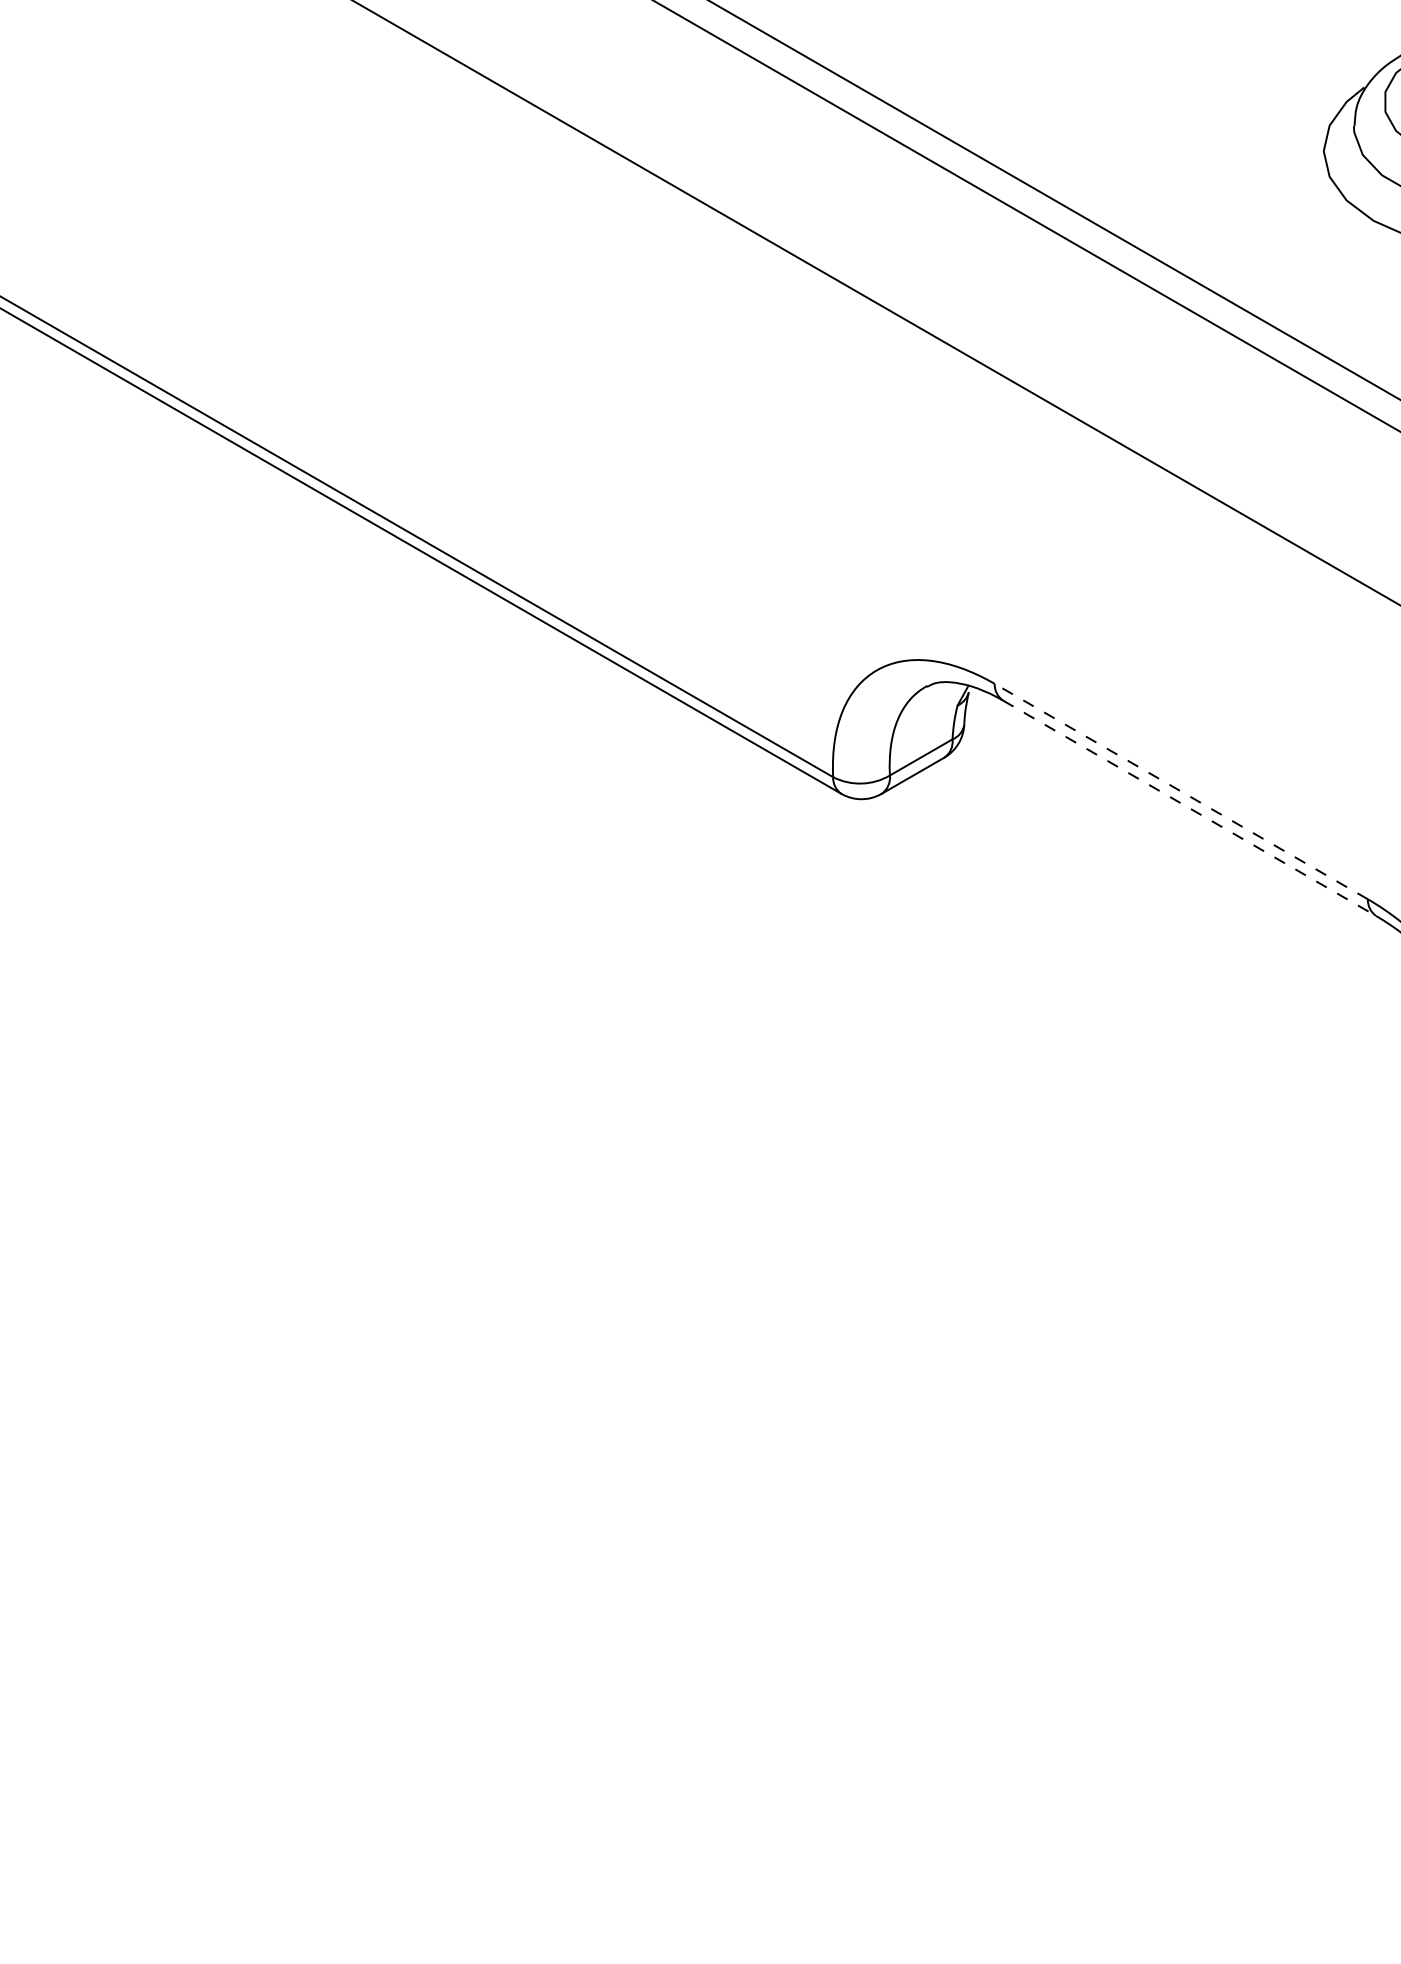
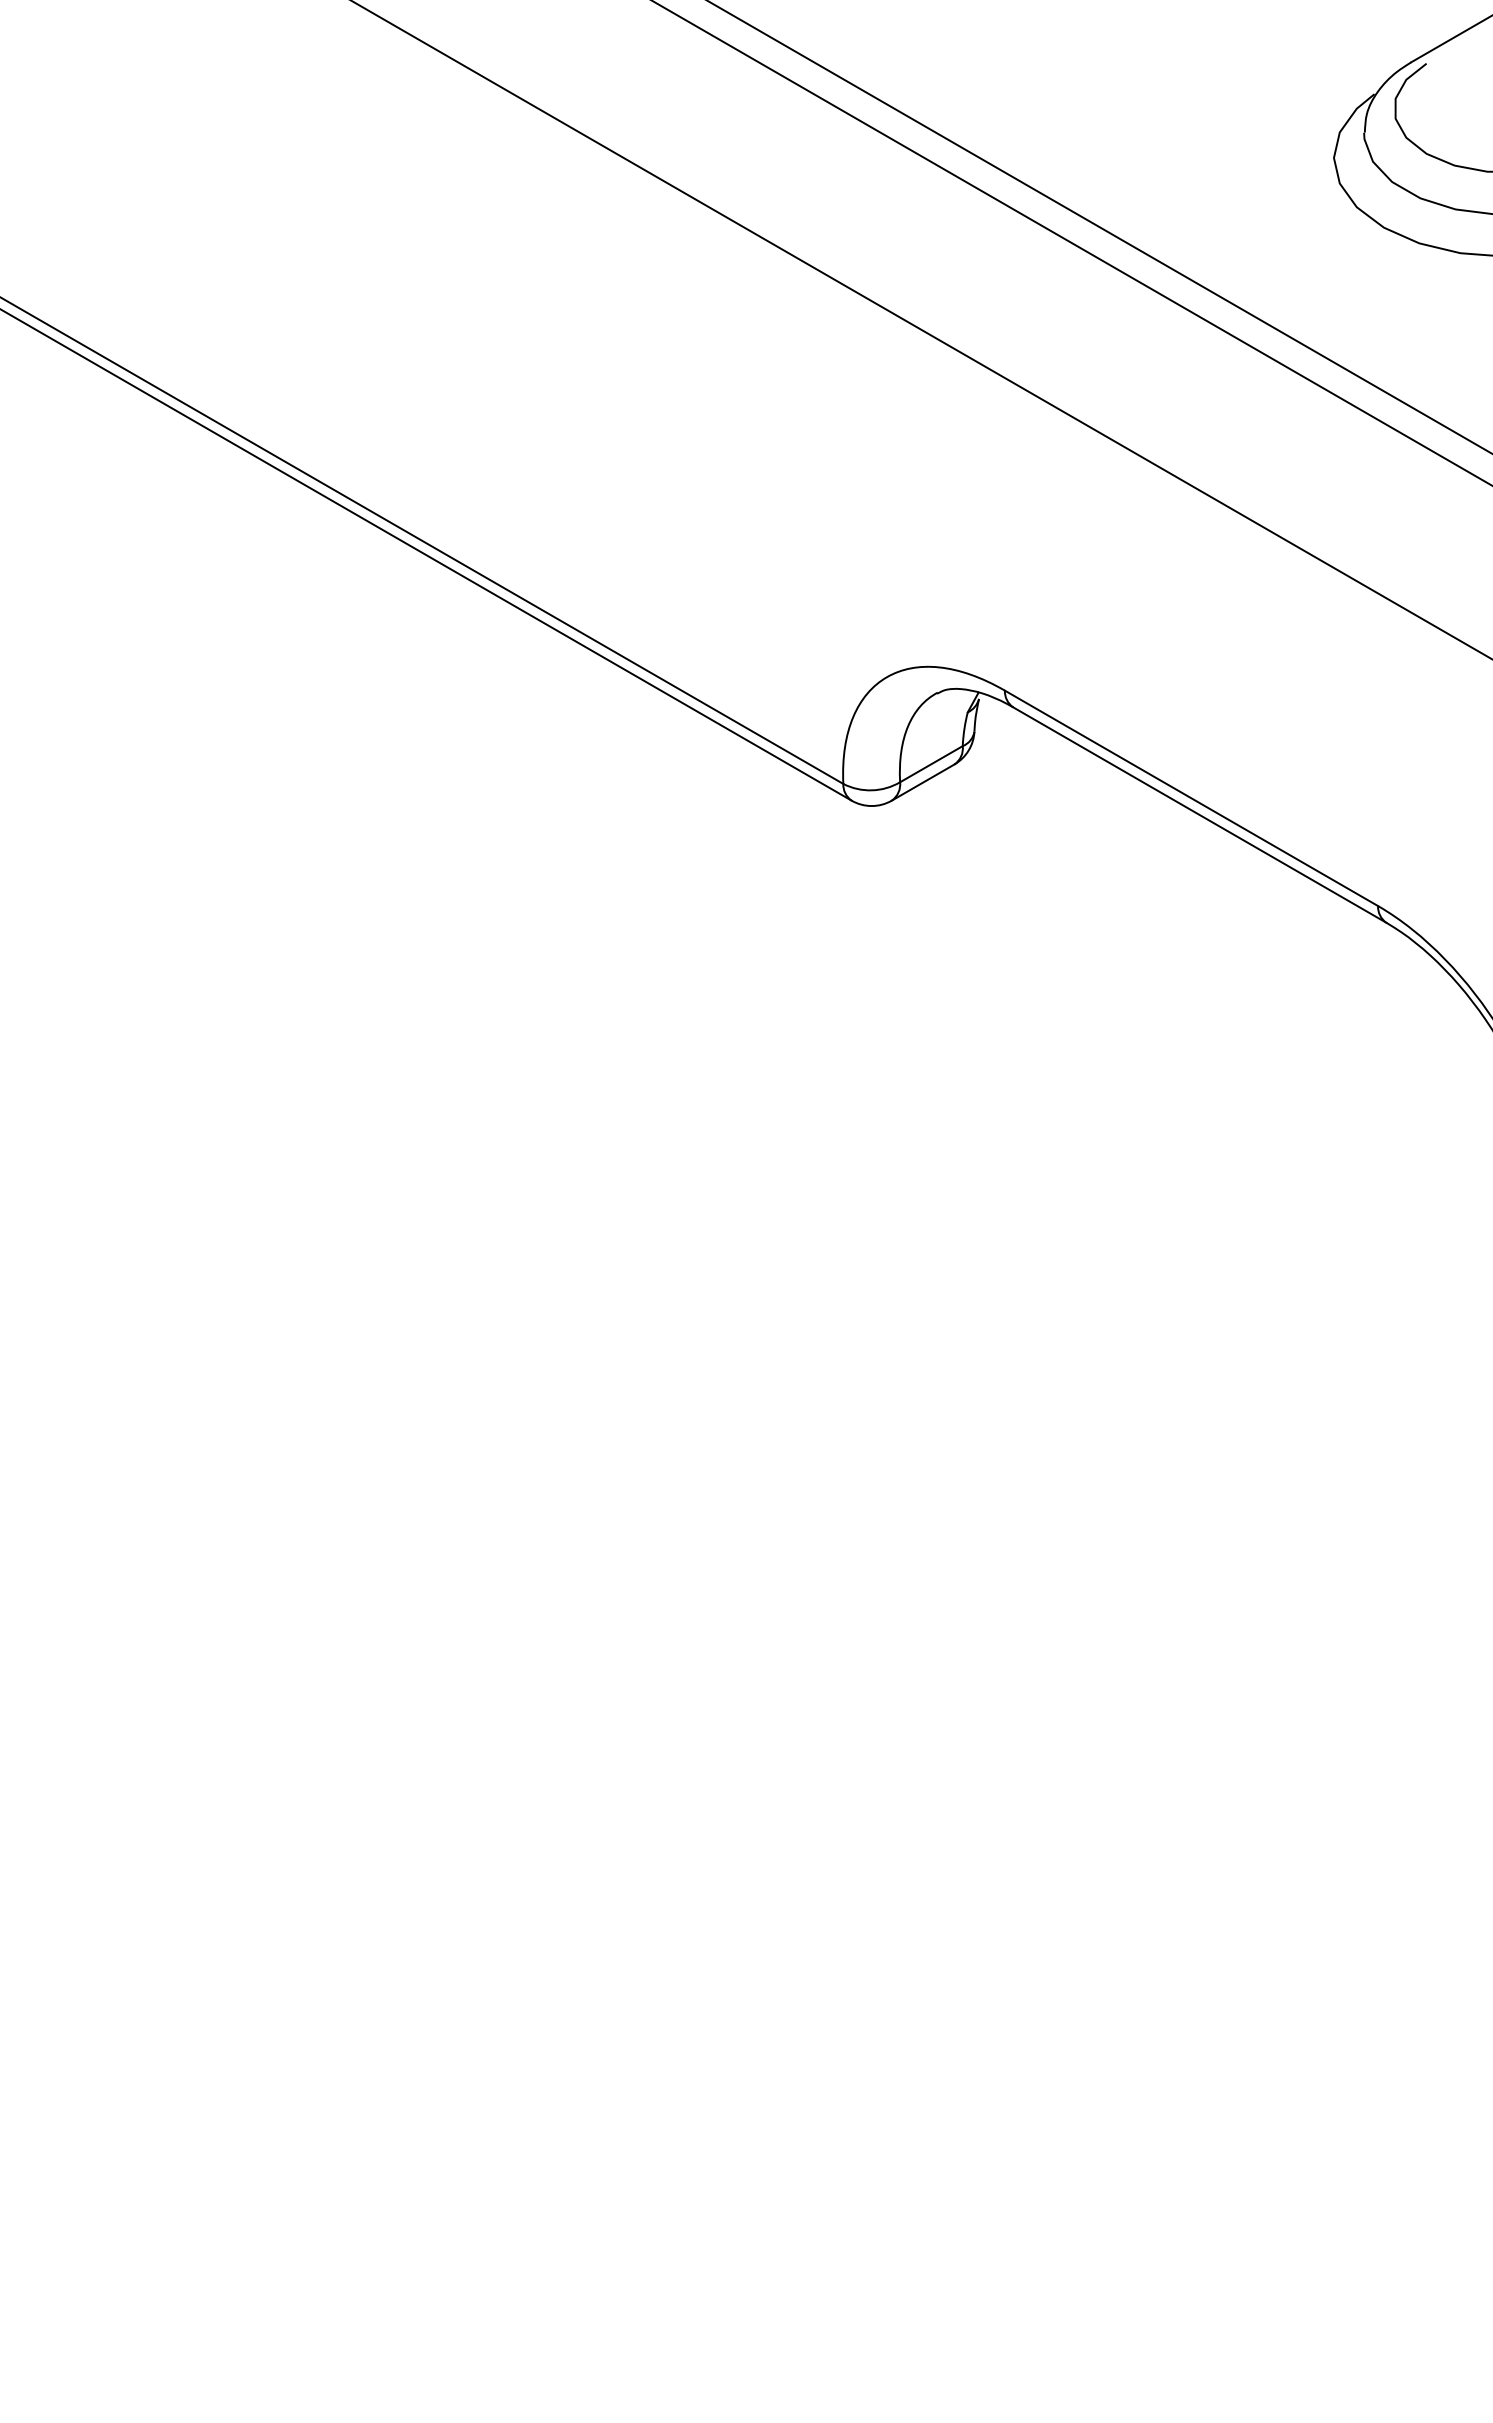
line: (1181, 791) -> (1191, 798), dashed -> solid
line: (1190, 808) -> (1200, 815), dashed -> solid

